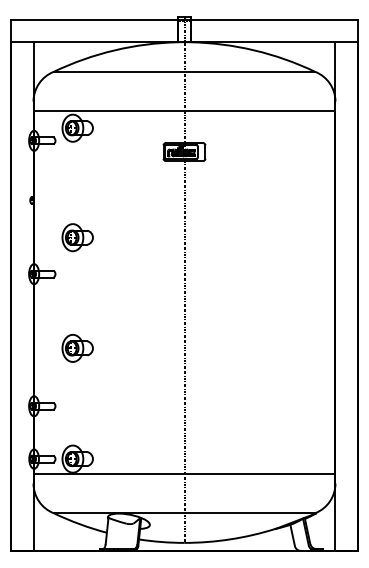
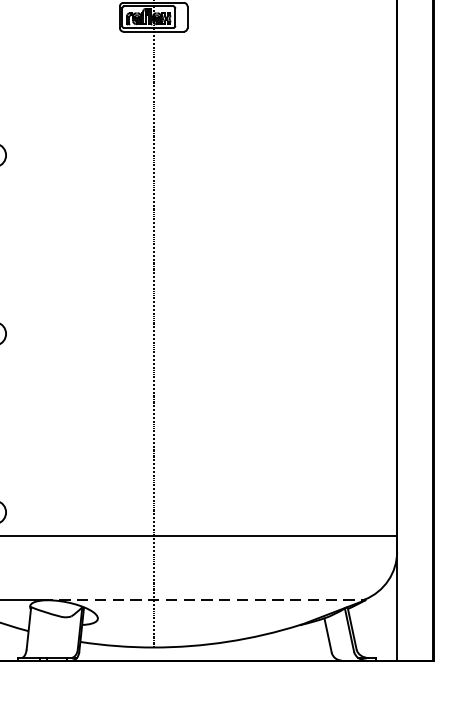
line: (214, 513) -> (202, 600), solid -> dashed

